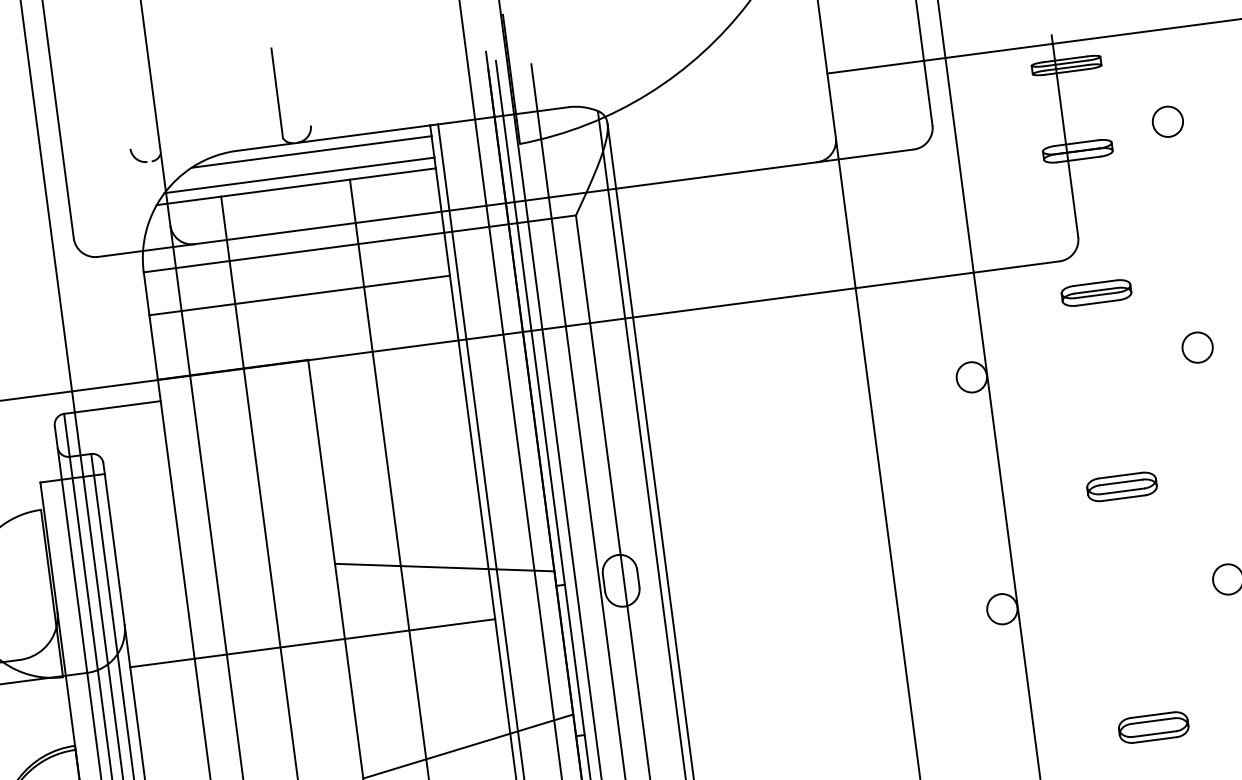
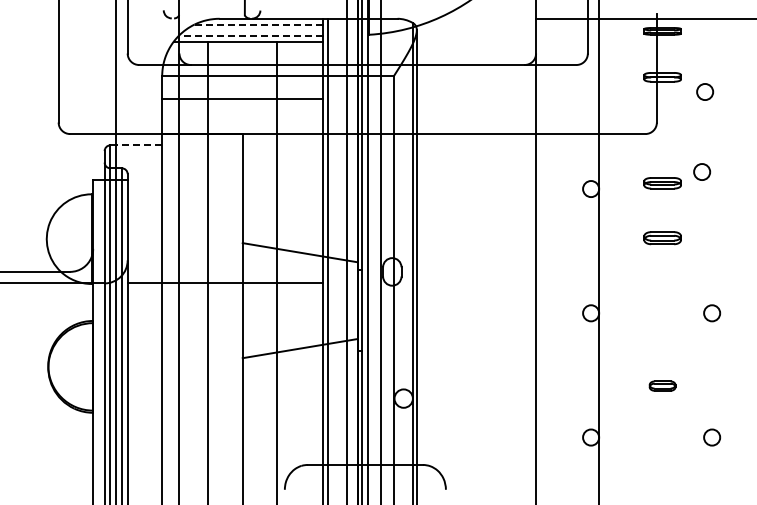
circle: (1168, 120) -> (705, 91), moved
line: (312, 151) -> (259, 24), solid -> dashed
line: (298, 176) -> (250, 36), solid -> dashed
part: (1096, 293) -> (662, 183), moved
circle: (1198, 346) -> (702, 171), moved
line: (116, 407) -> (138, 145), solid -> dashed
part: (1121, 487) -> (662, 238), moved
part: (1153, 726) -> (662, 385), size x0.7

